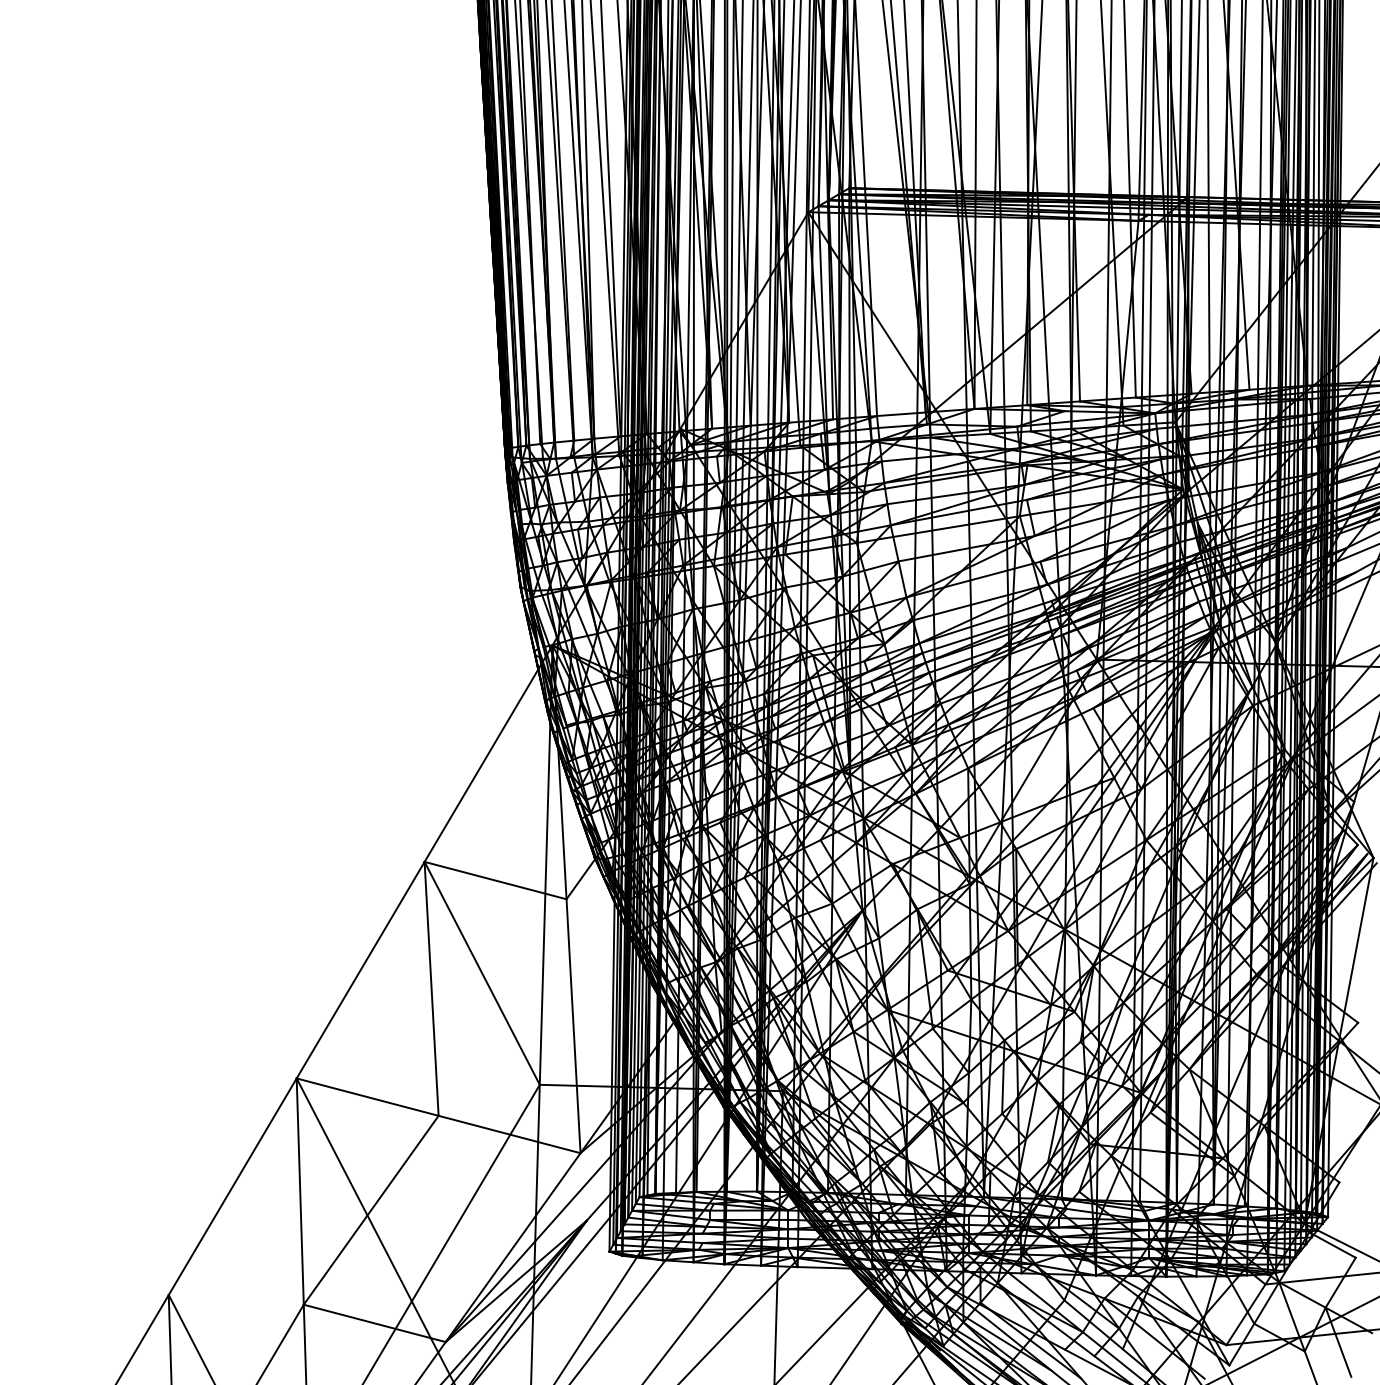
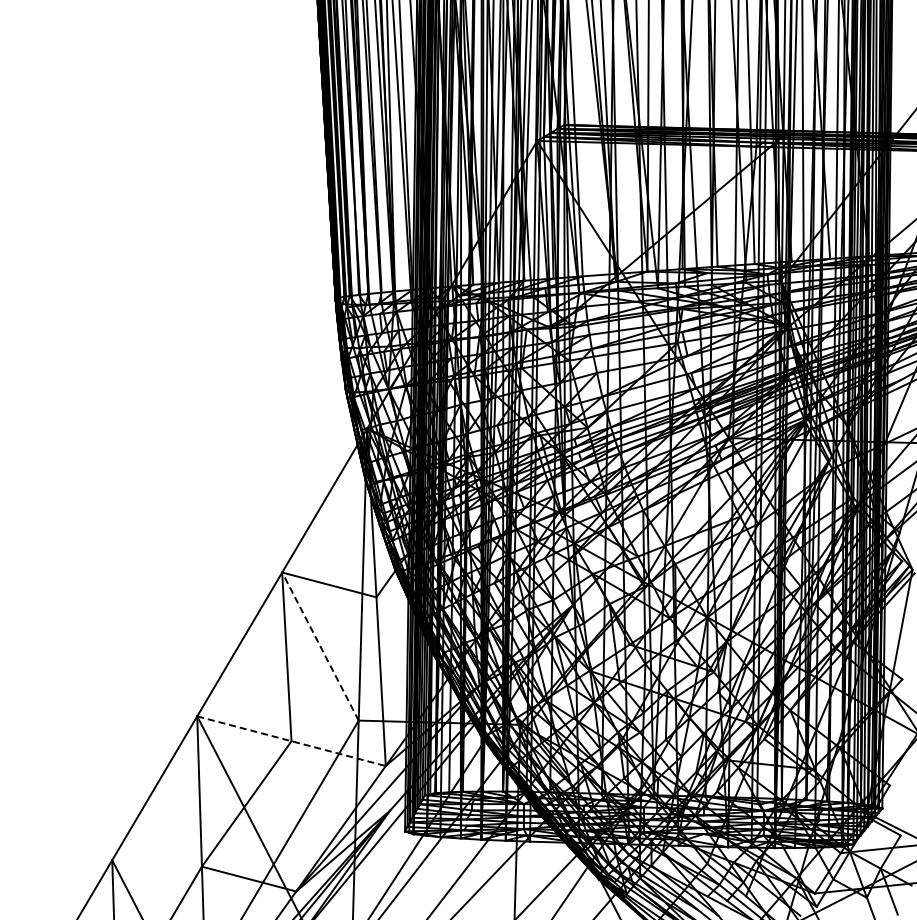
line: (482, 973) -> (320, 646), solid -> dashed
line: (440, 1116) -> (292, 741), solid -> dashed

